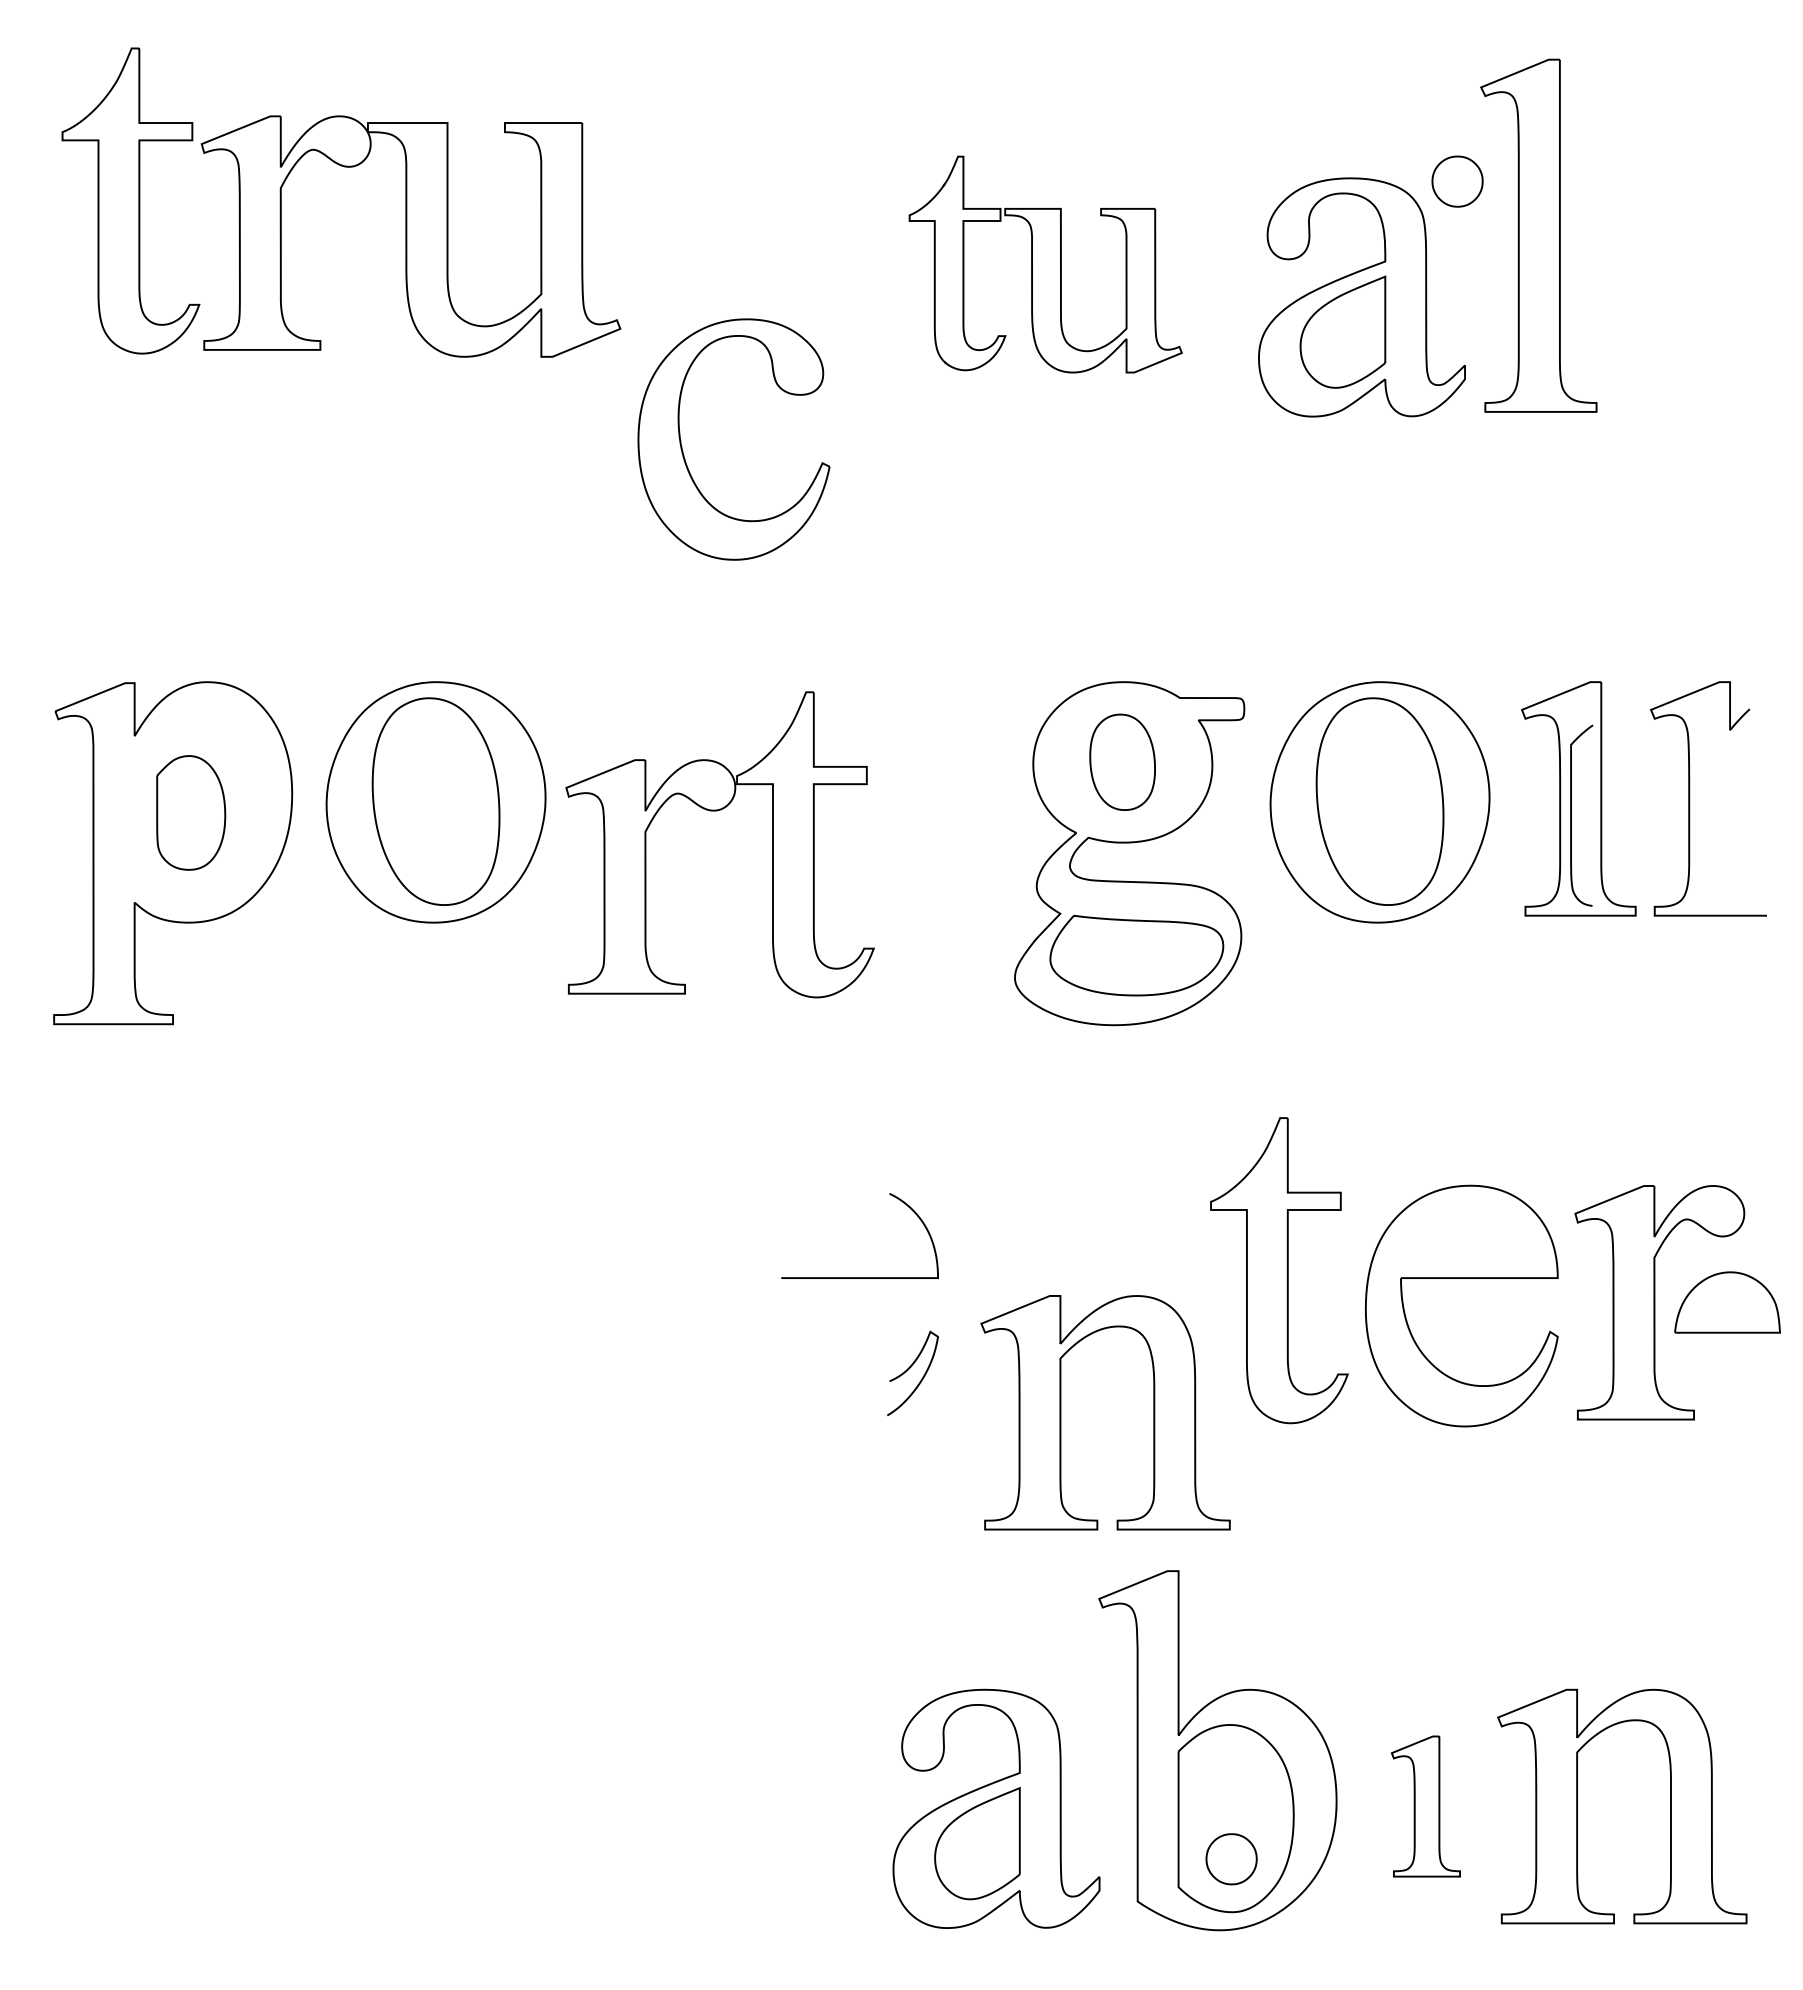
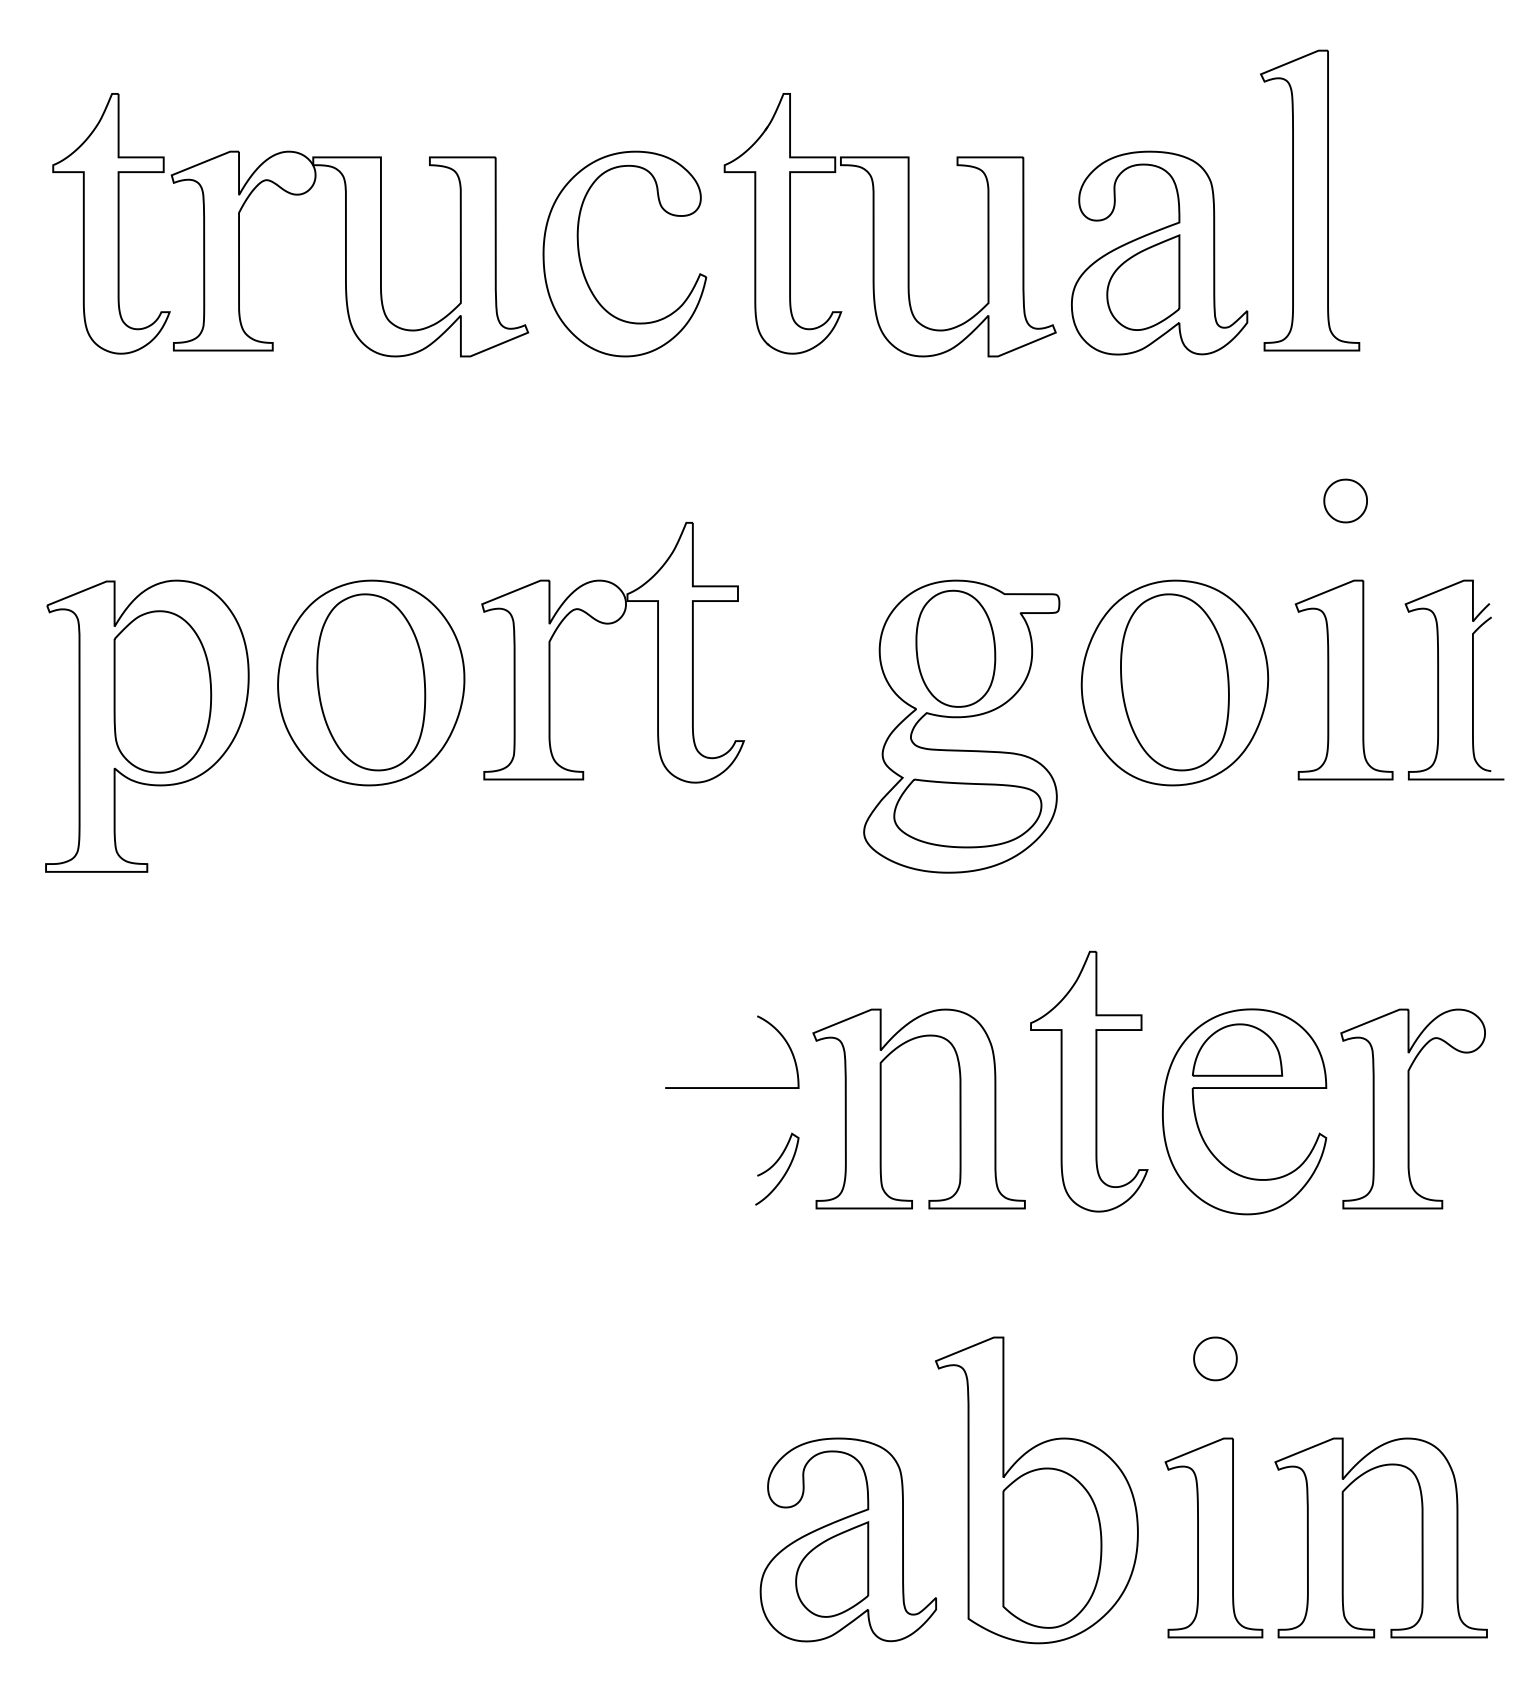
part: (344, 167) -> (293, 195), moved
part: (1457, 181) -> (1345, 500), moved
part: (1045, 264) -> (890, 225), size x1.43
part: (683, 451) -> (581, 264), moved
part: (1122, 762) -> (955, 649), size x1.43
part: (717, 811) -> (610, 624), moved
part: (190, 812) -> (162, 691), size x1.67
curve: (1571, 815) -> (1473, 694), moved
part: (1727, 1302) -> (1237, 1050), moved
part: (1061, 1412) -> (881, 1108), moved
part: (1425, 1806) -> (1213, 1537), size x1.67
part: (1231, 1859) -> (1215, 1359), moved

